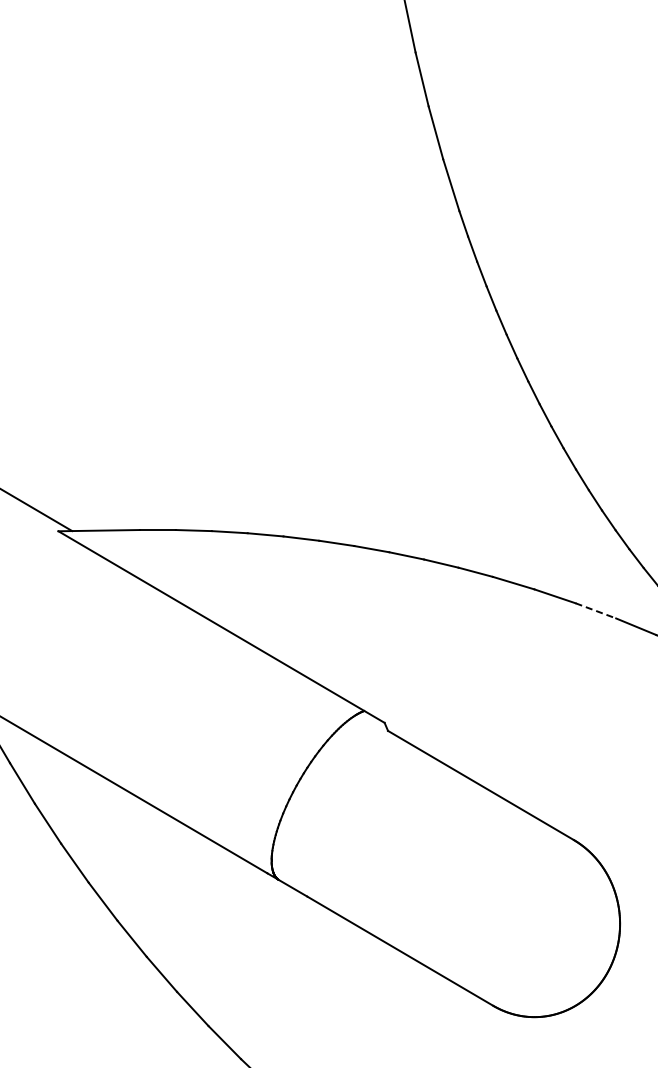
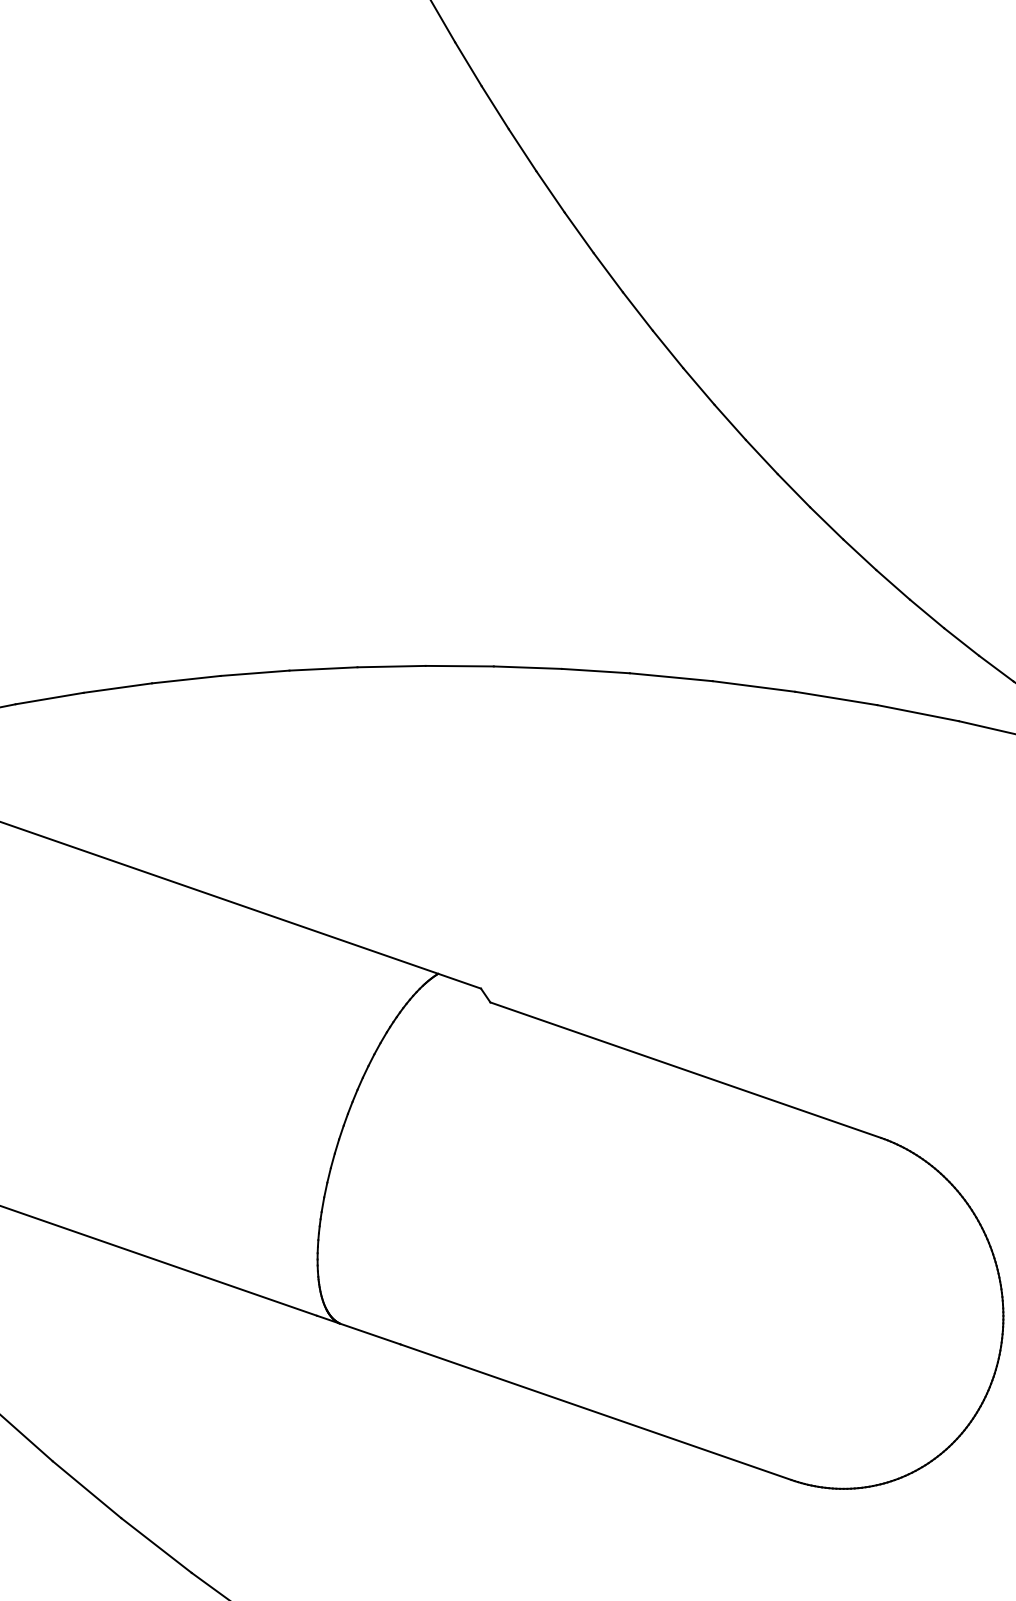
line: (595, 610) -> (835, 697), dashed -> solid

